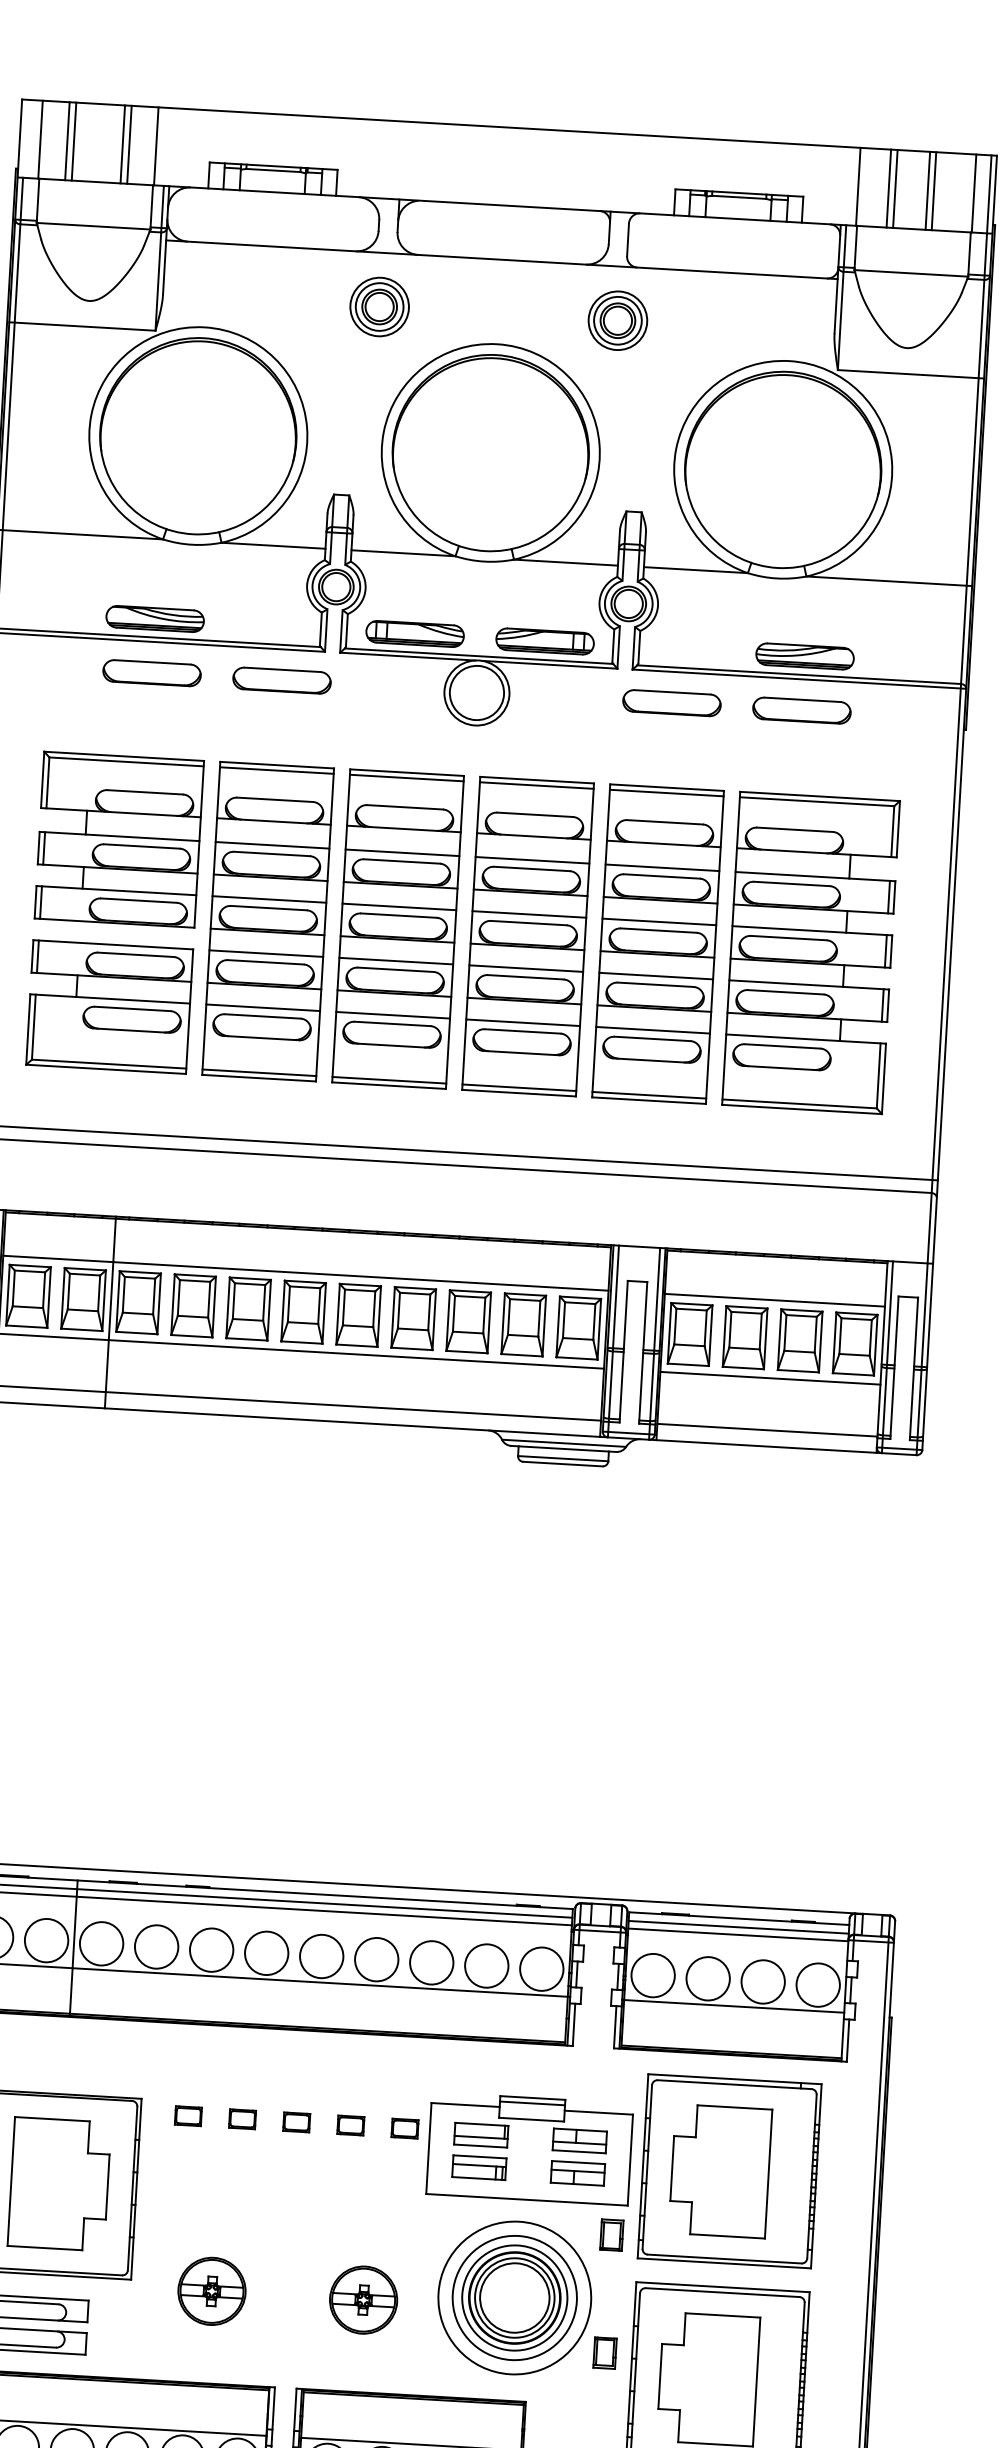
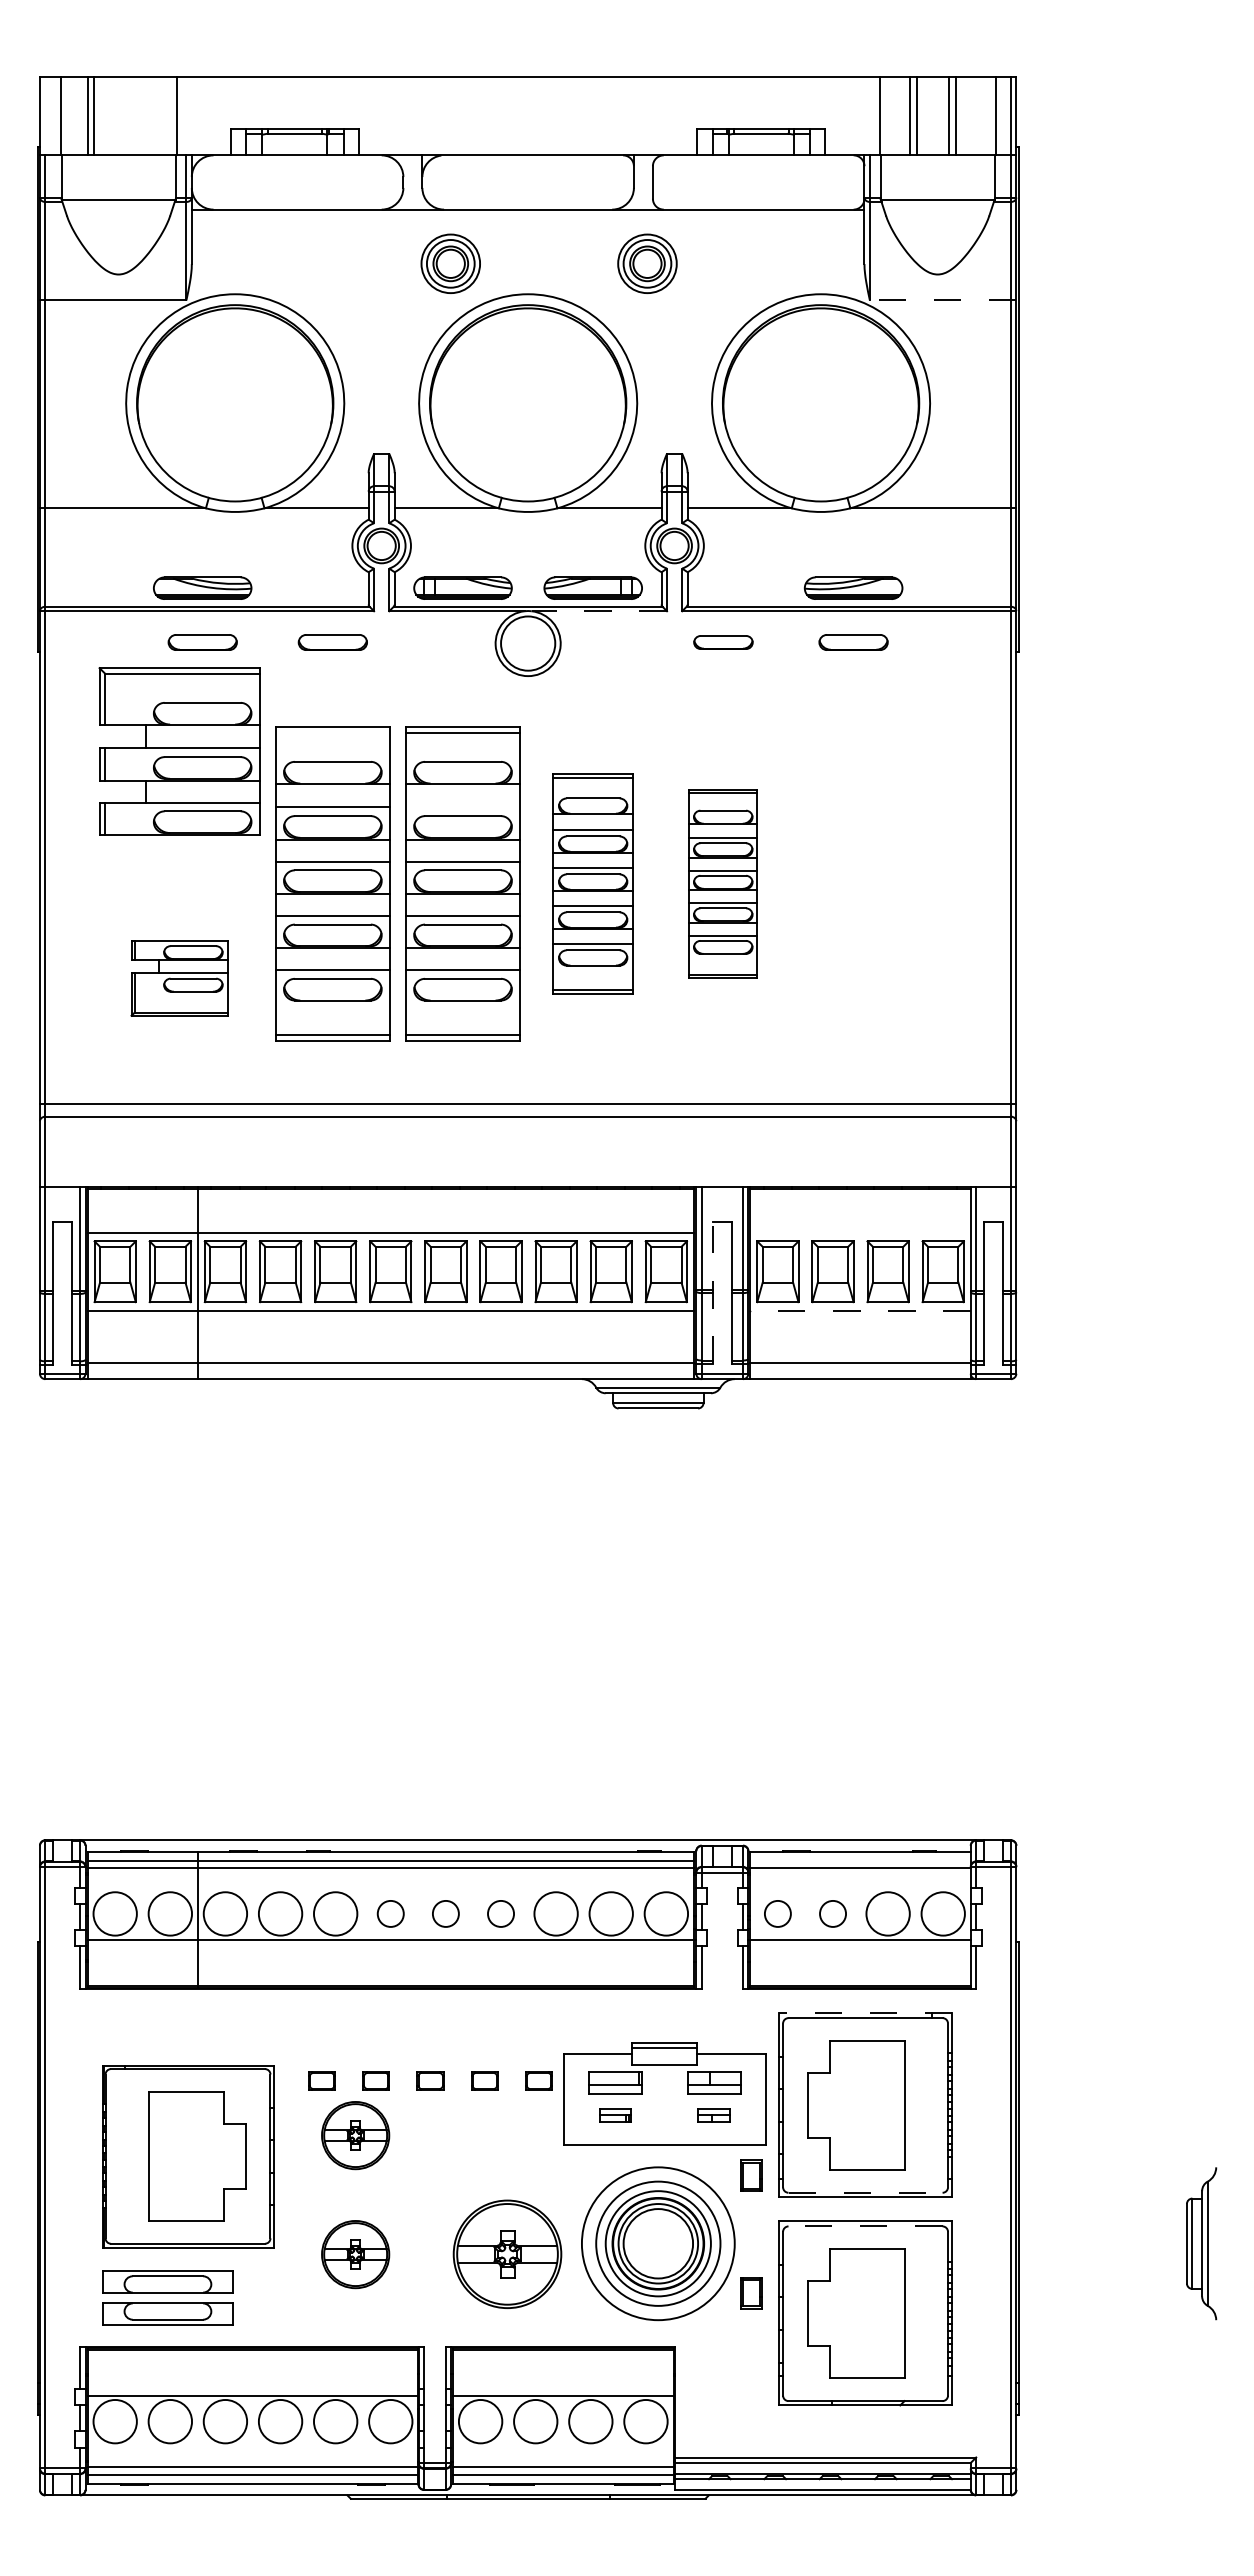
line: (123, 144) -> (143, 116), removed
line: (129, 144) -> (149, 116), removed
part: (379, 306) -> (450, 263), moved
line: (910, 374) -> (942, 300), solid -> dashed
line: (550, 665) -> (599, 611), solid -> dashed
part: (151, 673) -> (202, 642), size x0.7
part: (281, 680) -> (332, 642), size x0.7
part: (672, 703) -> (723, 642), size x0.6
part: (801, 710) -> (853, 642), size x0.7
line: (276, 770) -> (332, 732), removed
part: (119, 839) -> (179, 751), moved
line: (402, 852) -> (463, 807), removed
part: (527, 936) -> (592, 883), size x0.7
part: (657, 943) -> (722, 883), size x0.6
part: (810, 952) -> (876, 883), removed
part: (109, 1007) -> (179, 978), size x0.6
line: (774, 1300) -> (860, 1232), removed
line: (623, 1351) -> (712, 1292), solid -> dashed
line: (770, 1377) -> (860, 1310), solid -> dashed
line: (738, 1927) -> (860, 1860), removed
circle: (266, 1952) -> (390, 1913), size x0.6
circle: (321, 1956) -> (445, 1913), size x0.6
circle: (376, 1959) -> (500, 1913), size x0.6
circle: (652, 1975) -> (777, 1913), size x0.6
circle: (707, 1978) -> (832, 1913), size x0.6
line: (734, 2079) -> (865, 2012), solid -> dashed
part: (479, 2167) -> (615, 2115), size x0.6
part: (218, 2172) -> (355, 2135), added
part: (578, 2173) -> (714, 2115), size x0.6
line: (725, 2258) -> (866, 2192), solid -> dashed
line: (722, 2292) -> (865, 2226), solid -> dashed
part: (363, 2300) -> (507, 2254), size x1.6

